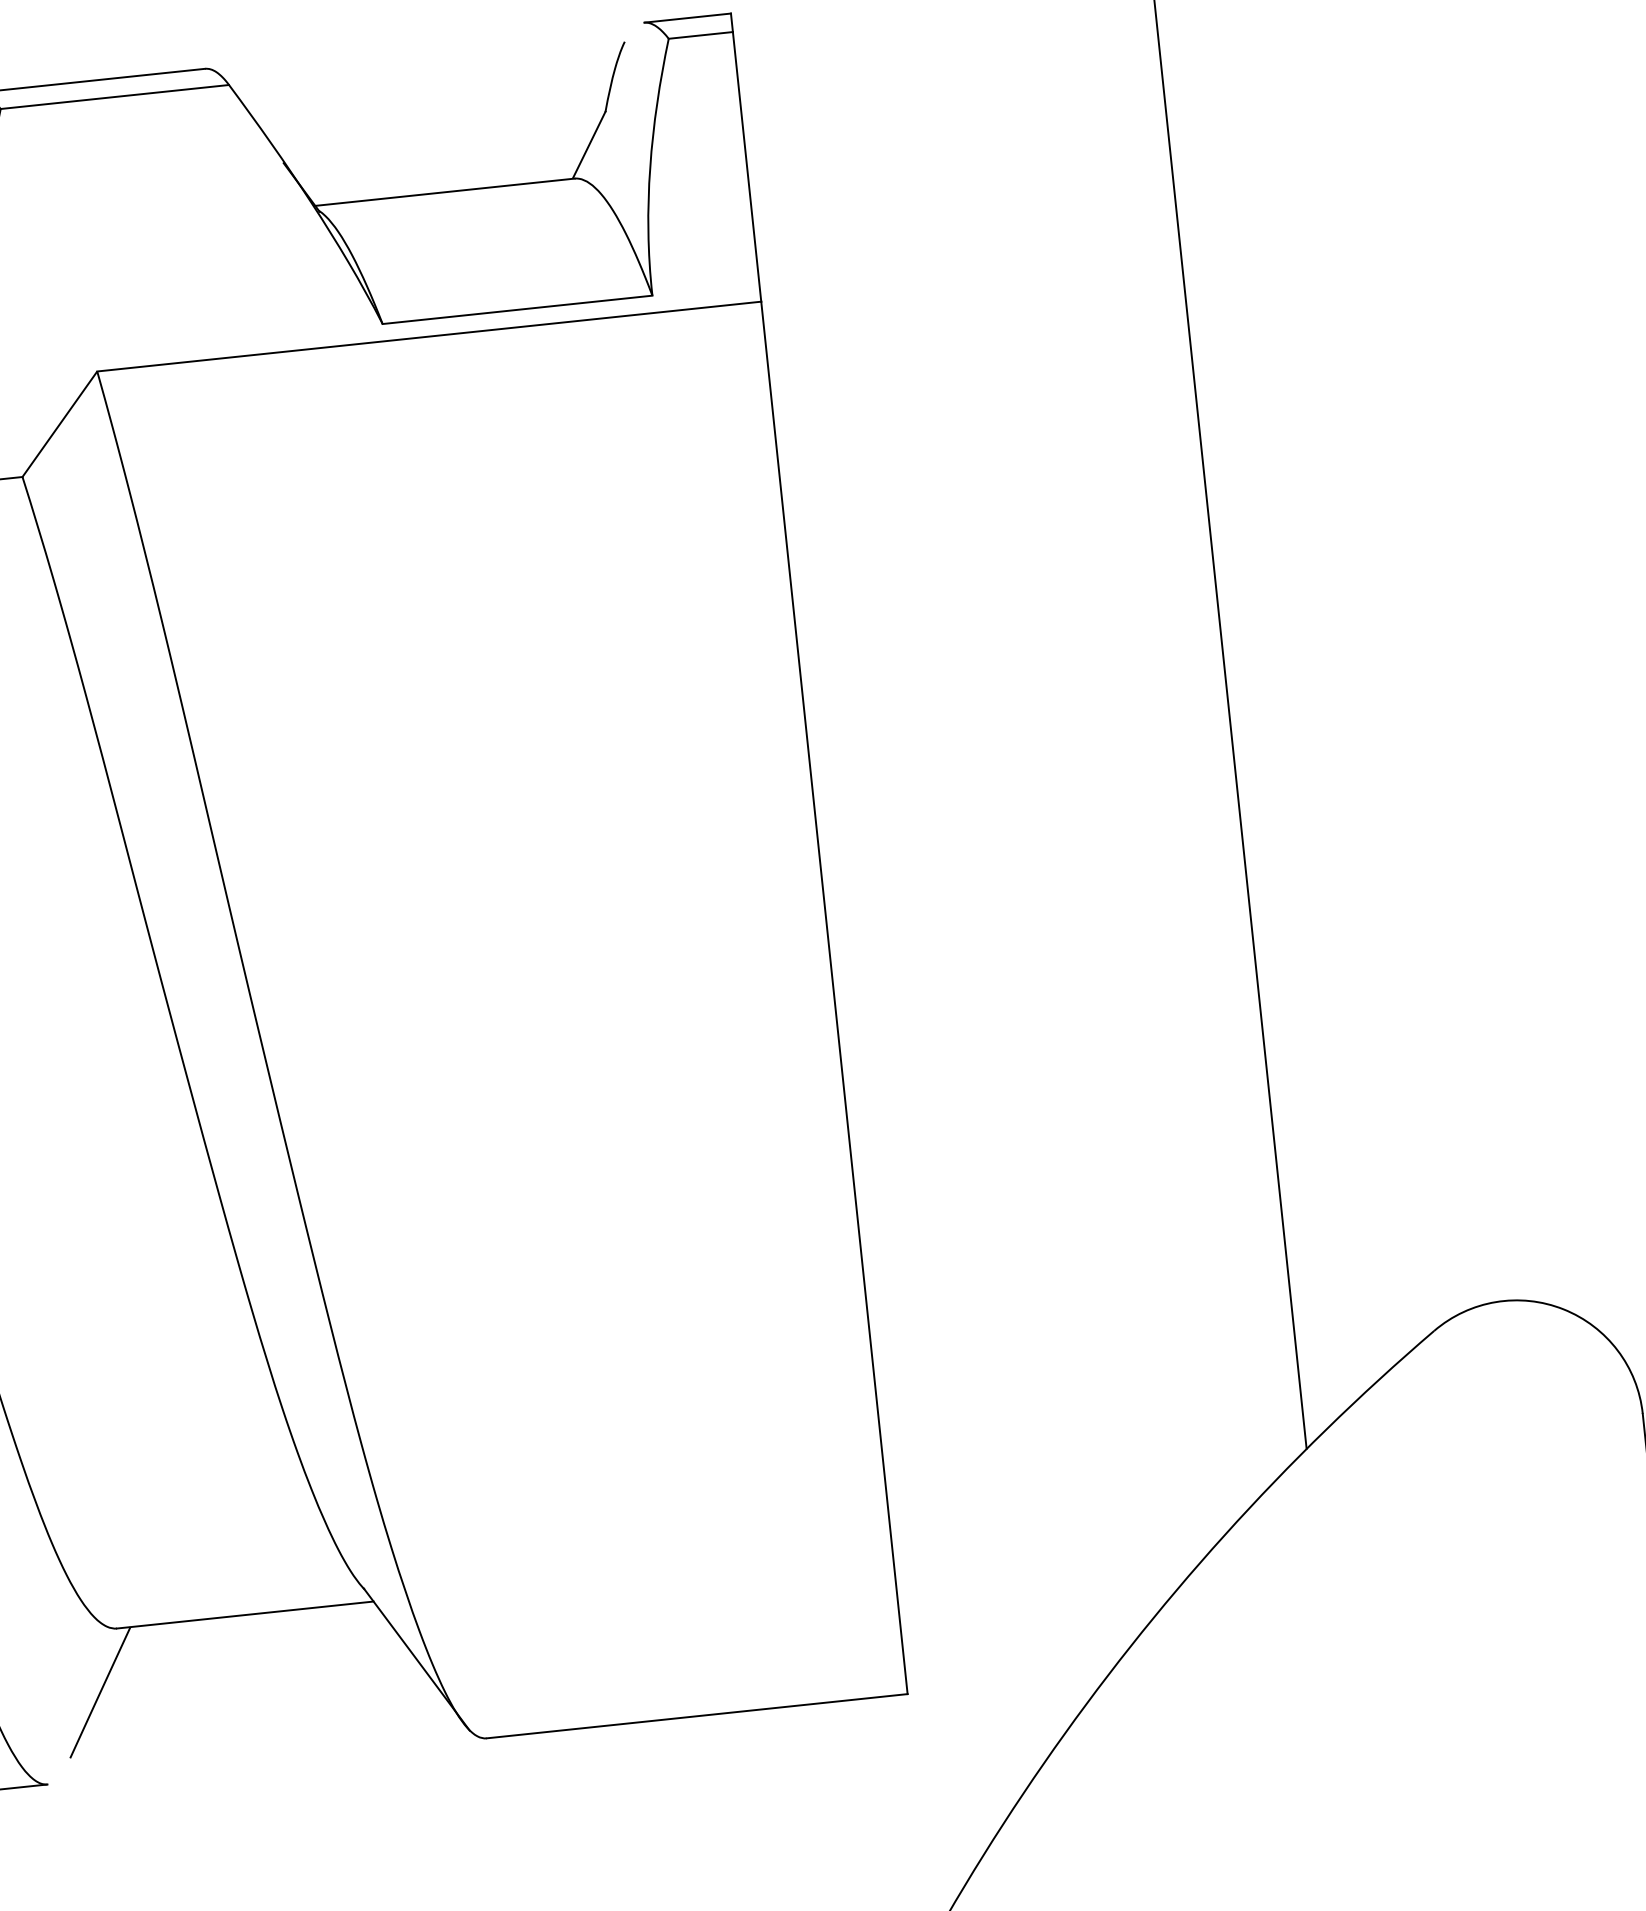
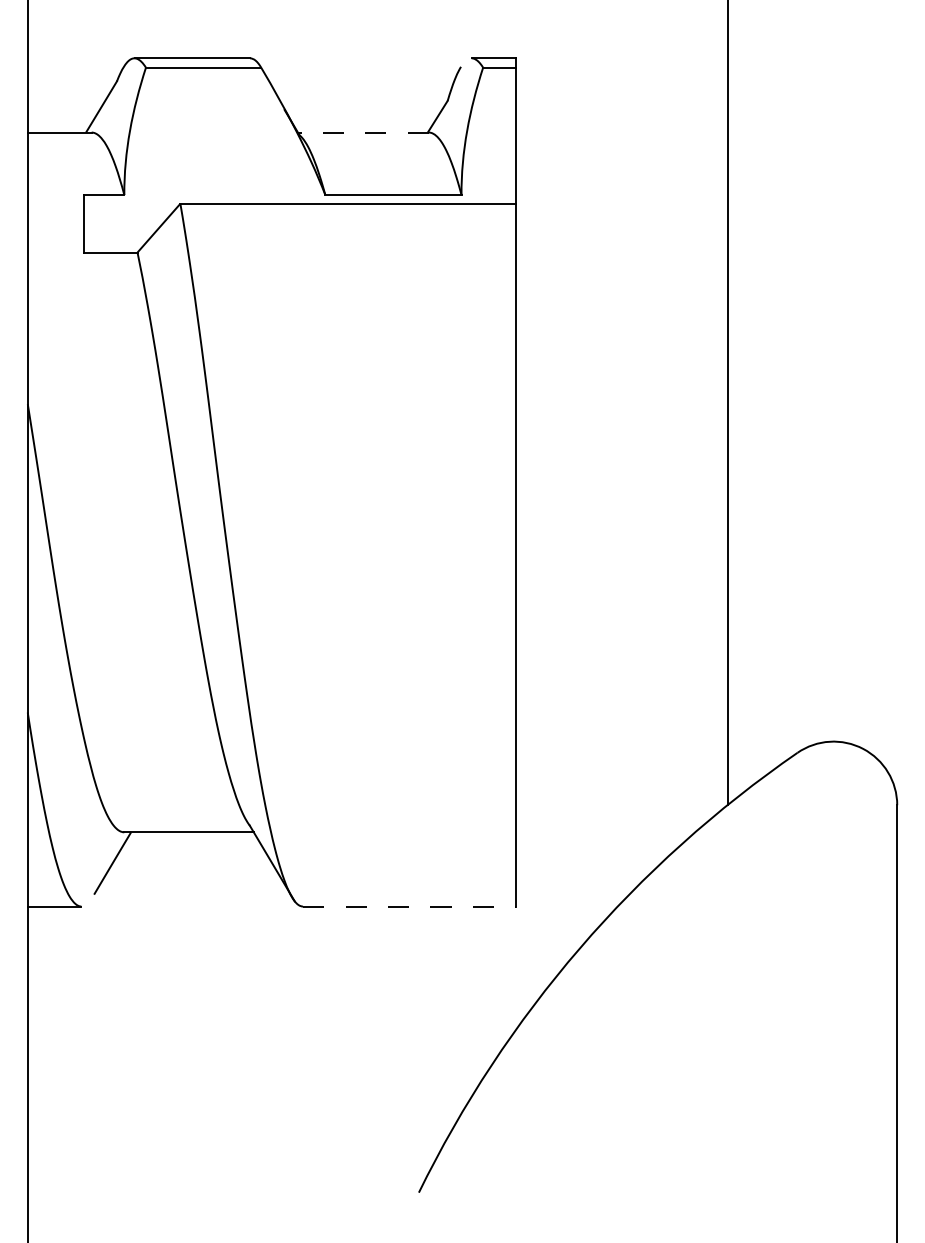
line: (443, 192) -> (362, 132), solid -> dashed
line: (697, 1716) -> (409, 906), solid -> dashed

